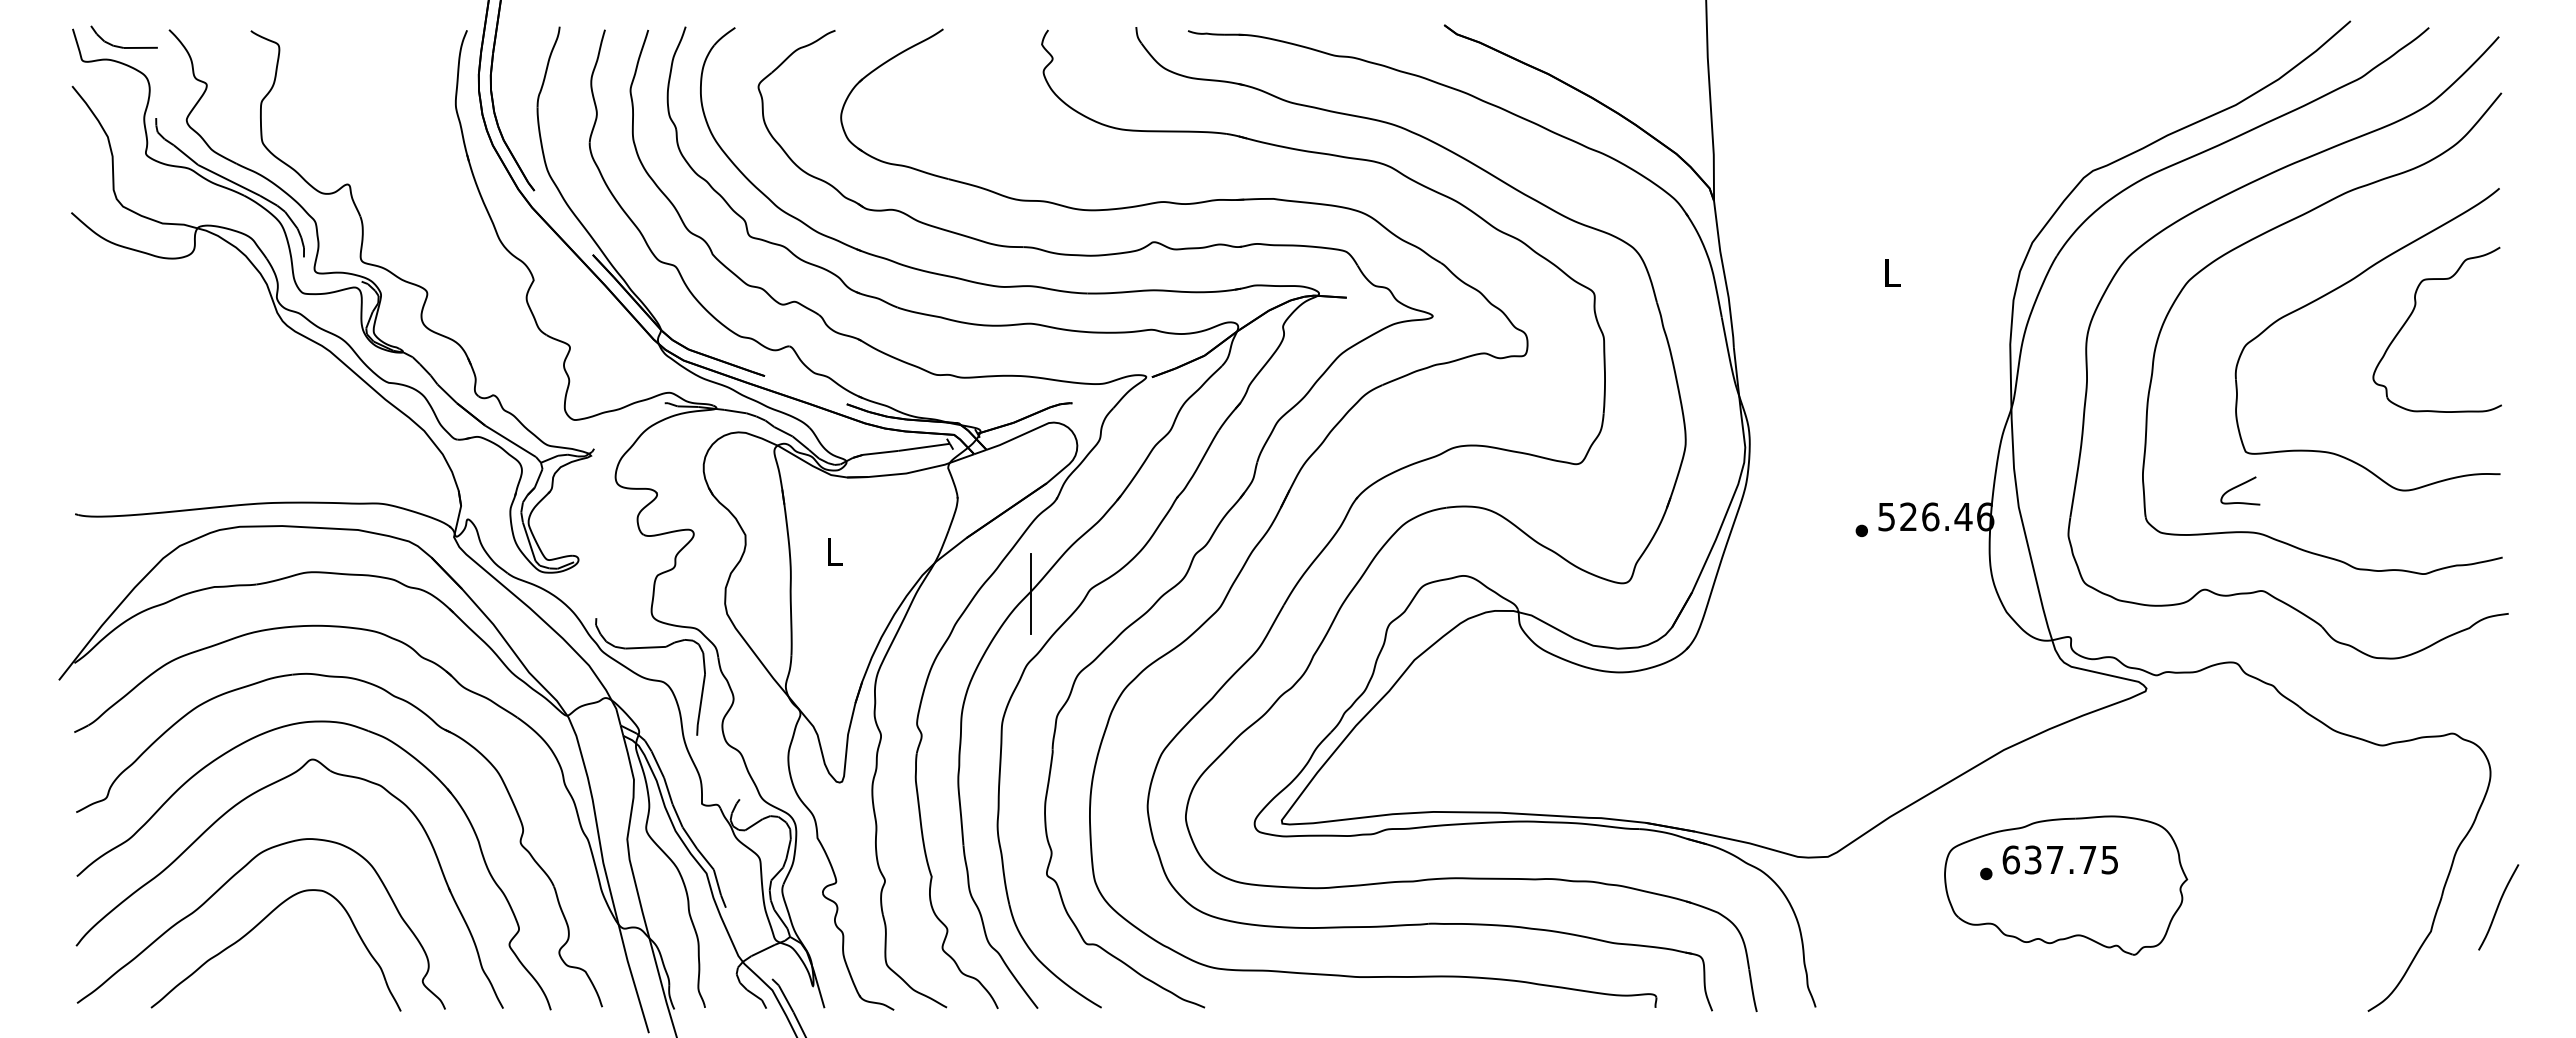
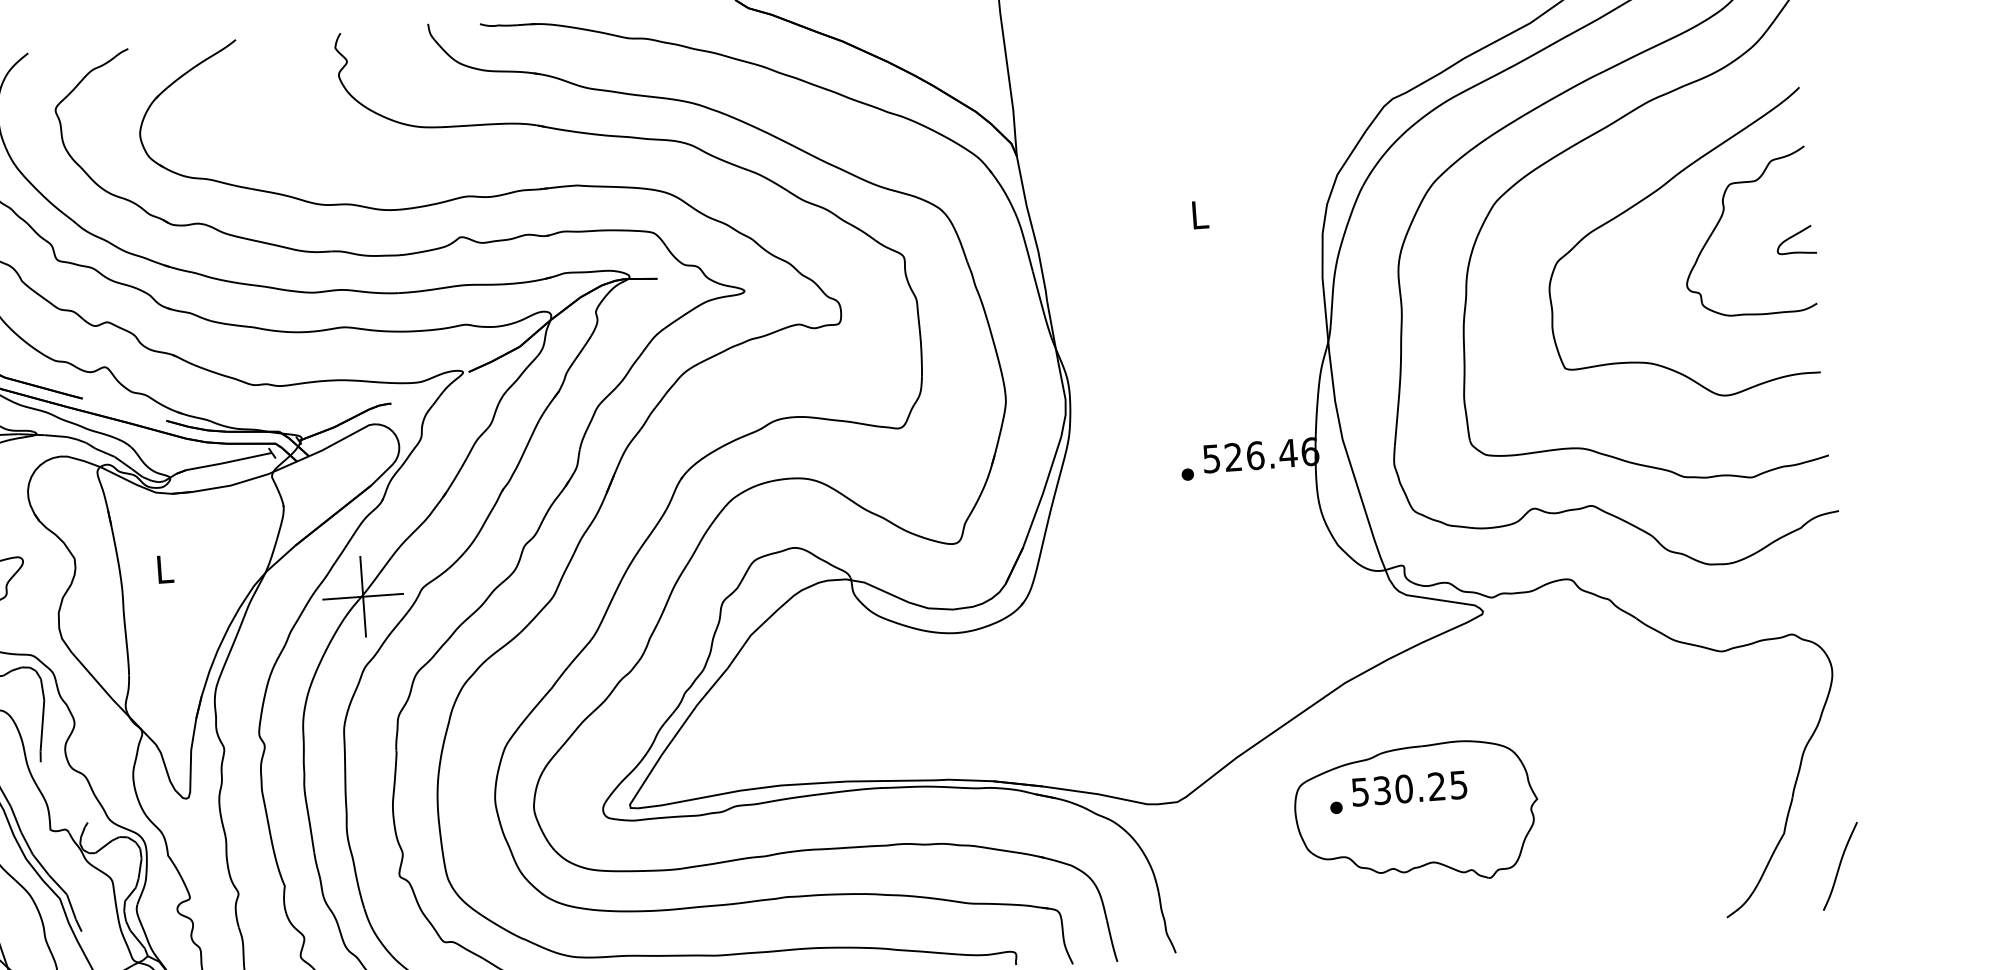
curve: (2239, 486) -> (1795, 236), moved
line: (1030, 593) -> (363, 596), added
text: (2049, 859) -> (1398, 788), 637.75 -> 530.25
curve: (2498, 907) -> (1840, 866), moved

